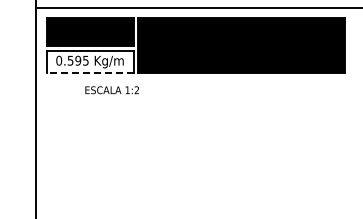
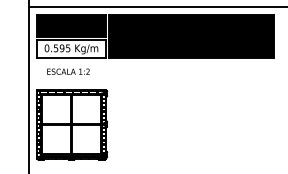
line: (90, 73) -> (71, 58), dashed -> solid
text: (111, 90) -> (67, 71), moved
part: (90, 157) -> (71, 125), added

